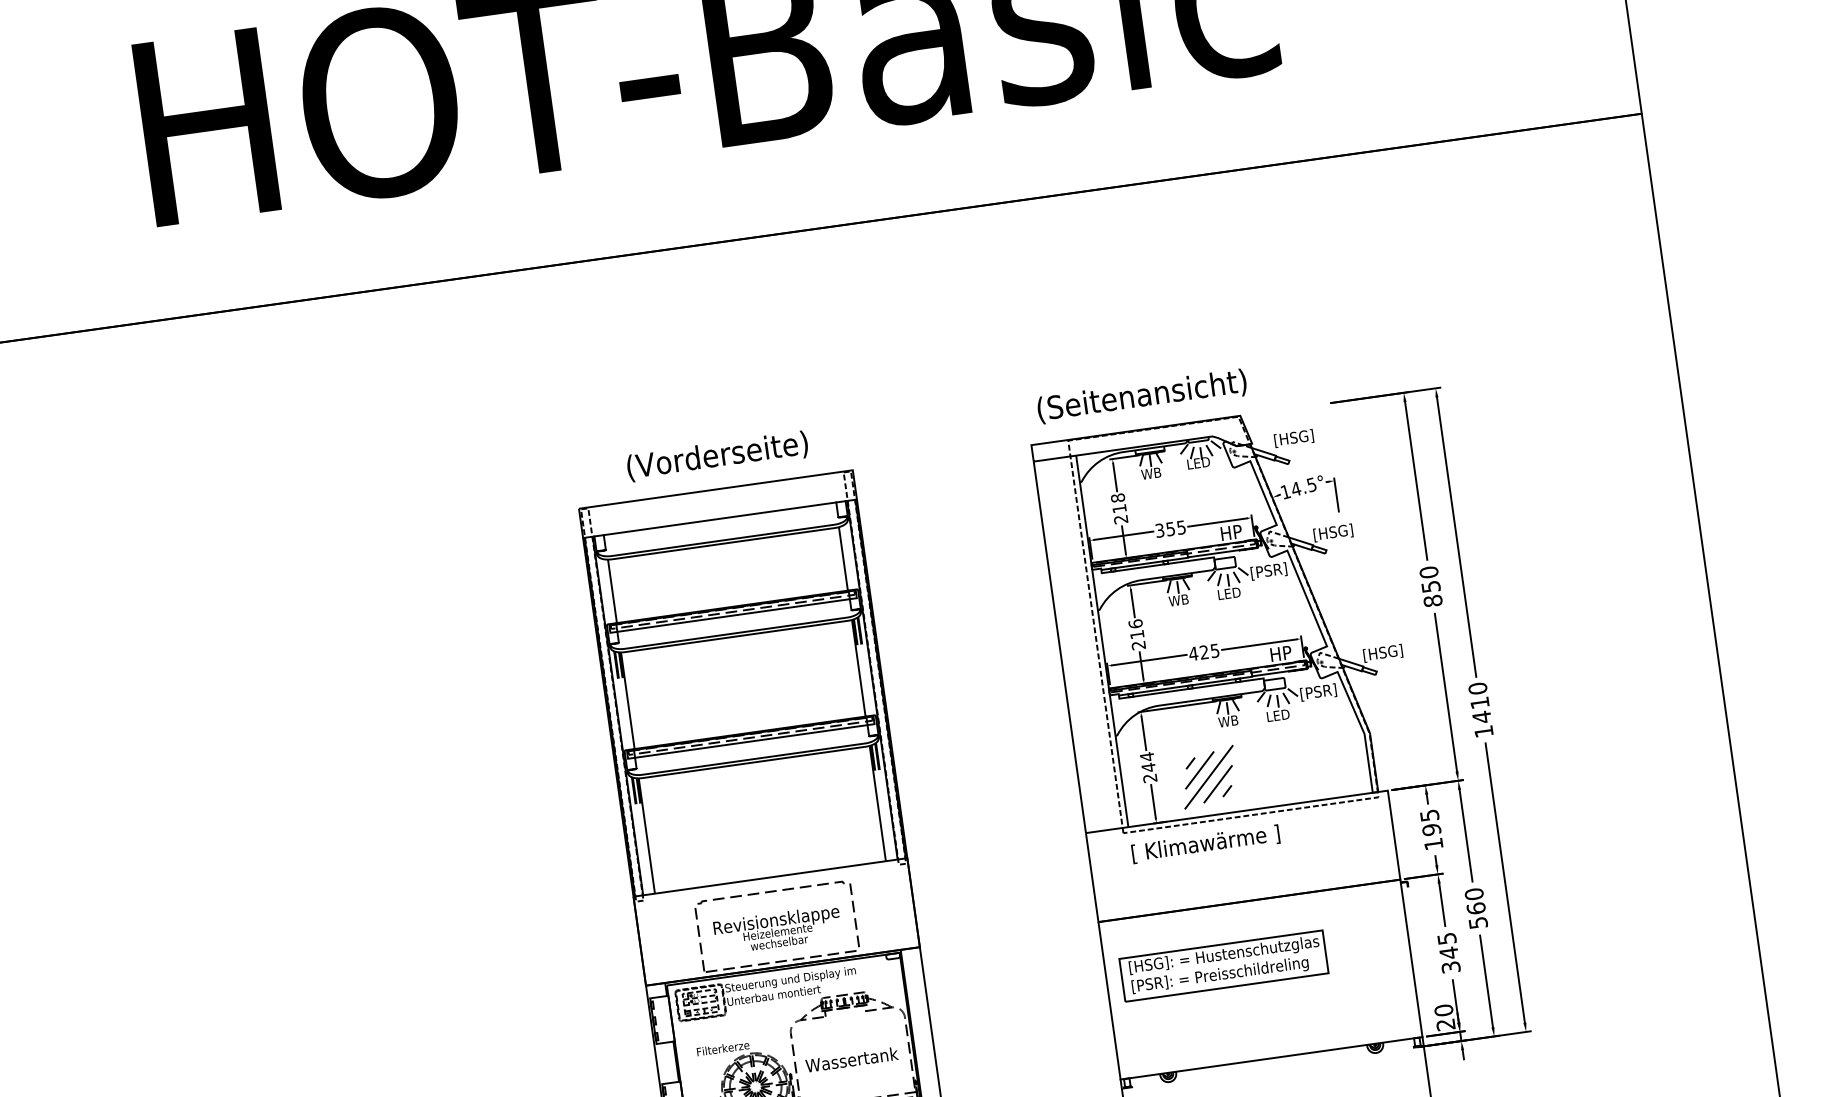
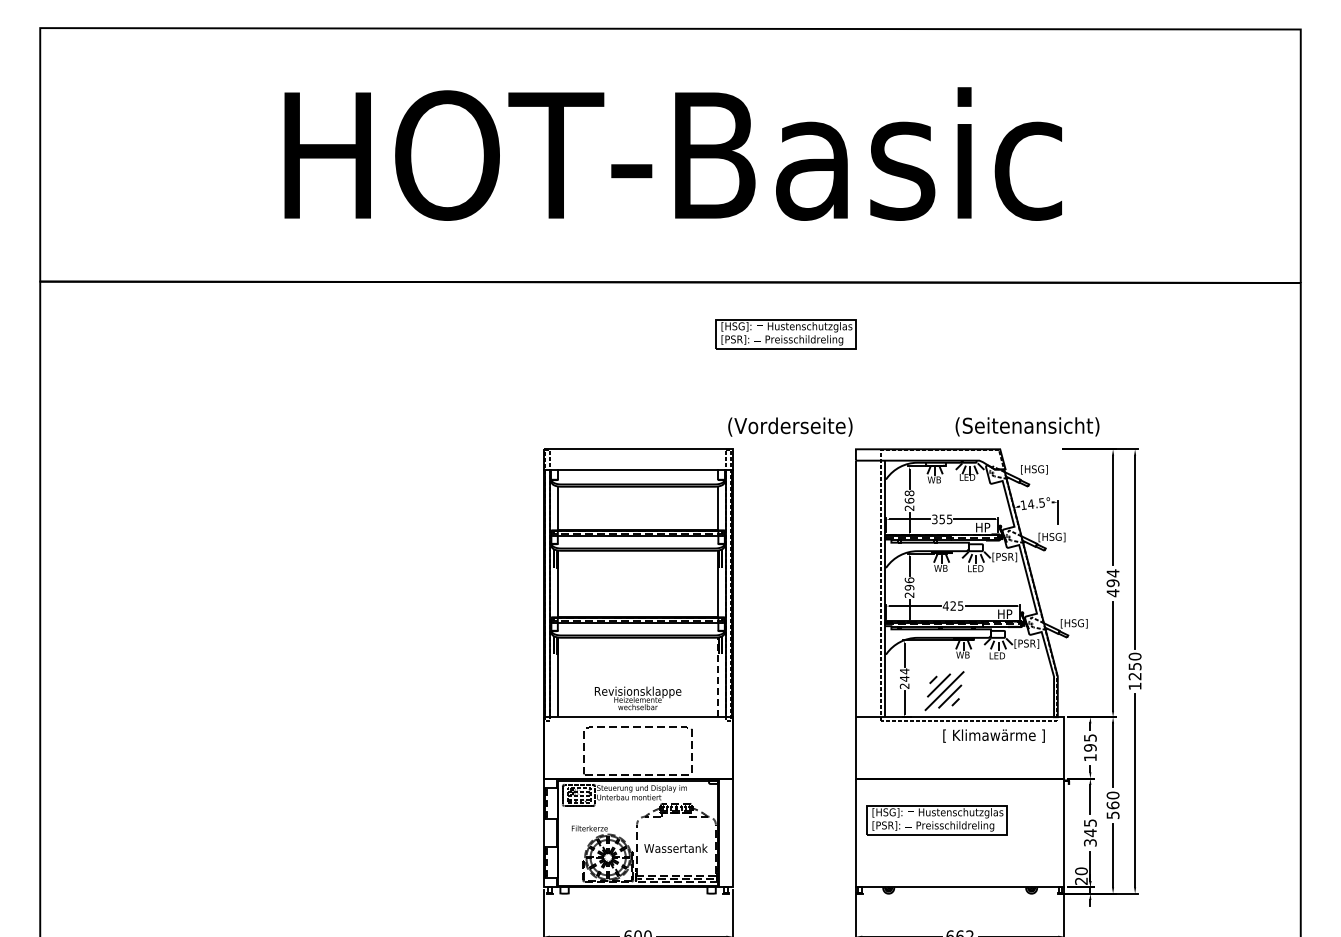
part: (906, 293) -> (785, 334), added
text: (1141, 395) -> (1027, 426), moved
text: (717, 455) -> (790, 426), moved
text: (1119, 508) -> (909, 500), 218 -> 268
text: (1430, 587) -> (1112, 583), 850 -> 494
text: (1137, 634) -> (909, 587), 216 -> 296
text: (1480, 710) -> (1134, 671), 1410 -> 1250
line: (877, 803) -> (717, 677), solid -> dashed
text: (1204, 843) -> (993, 735), moved
text: (778, 929) -> (638, 698), moved

